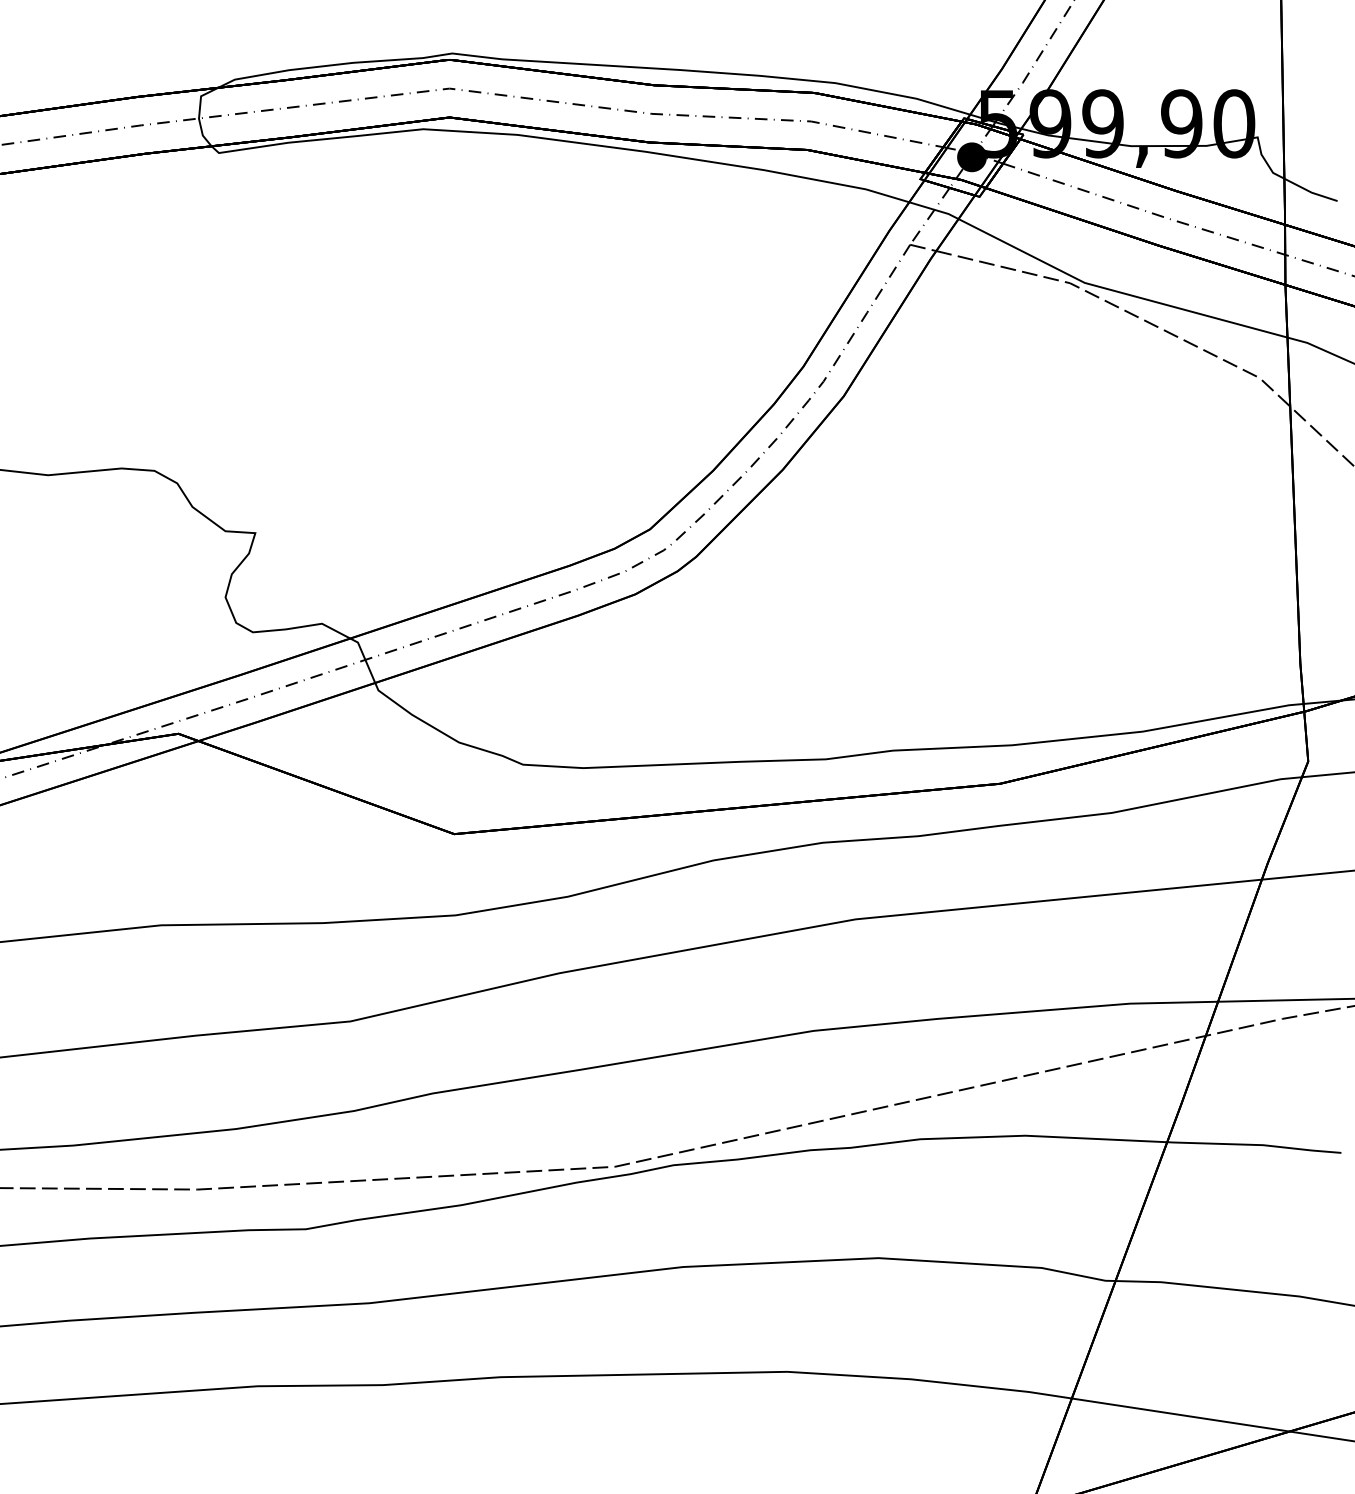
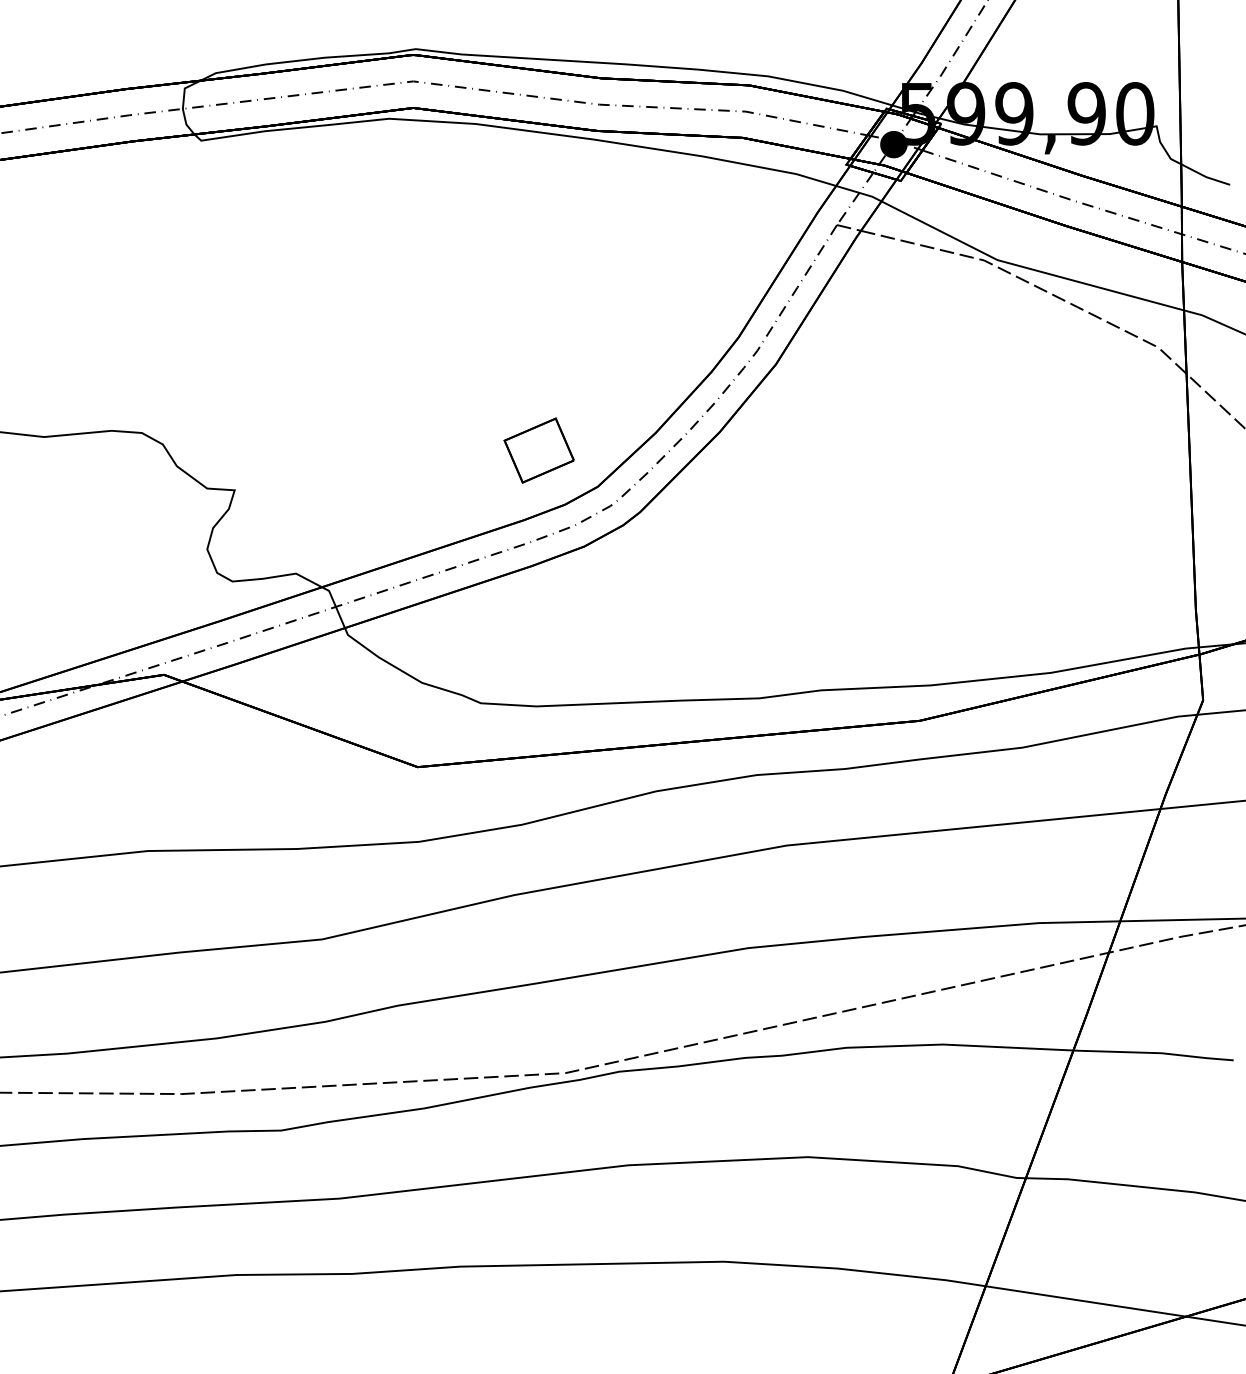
part: (585, 489) -> (538, 450), added

